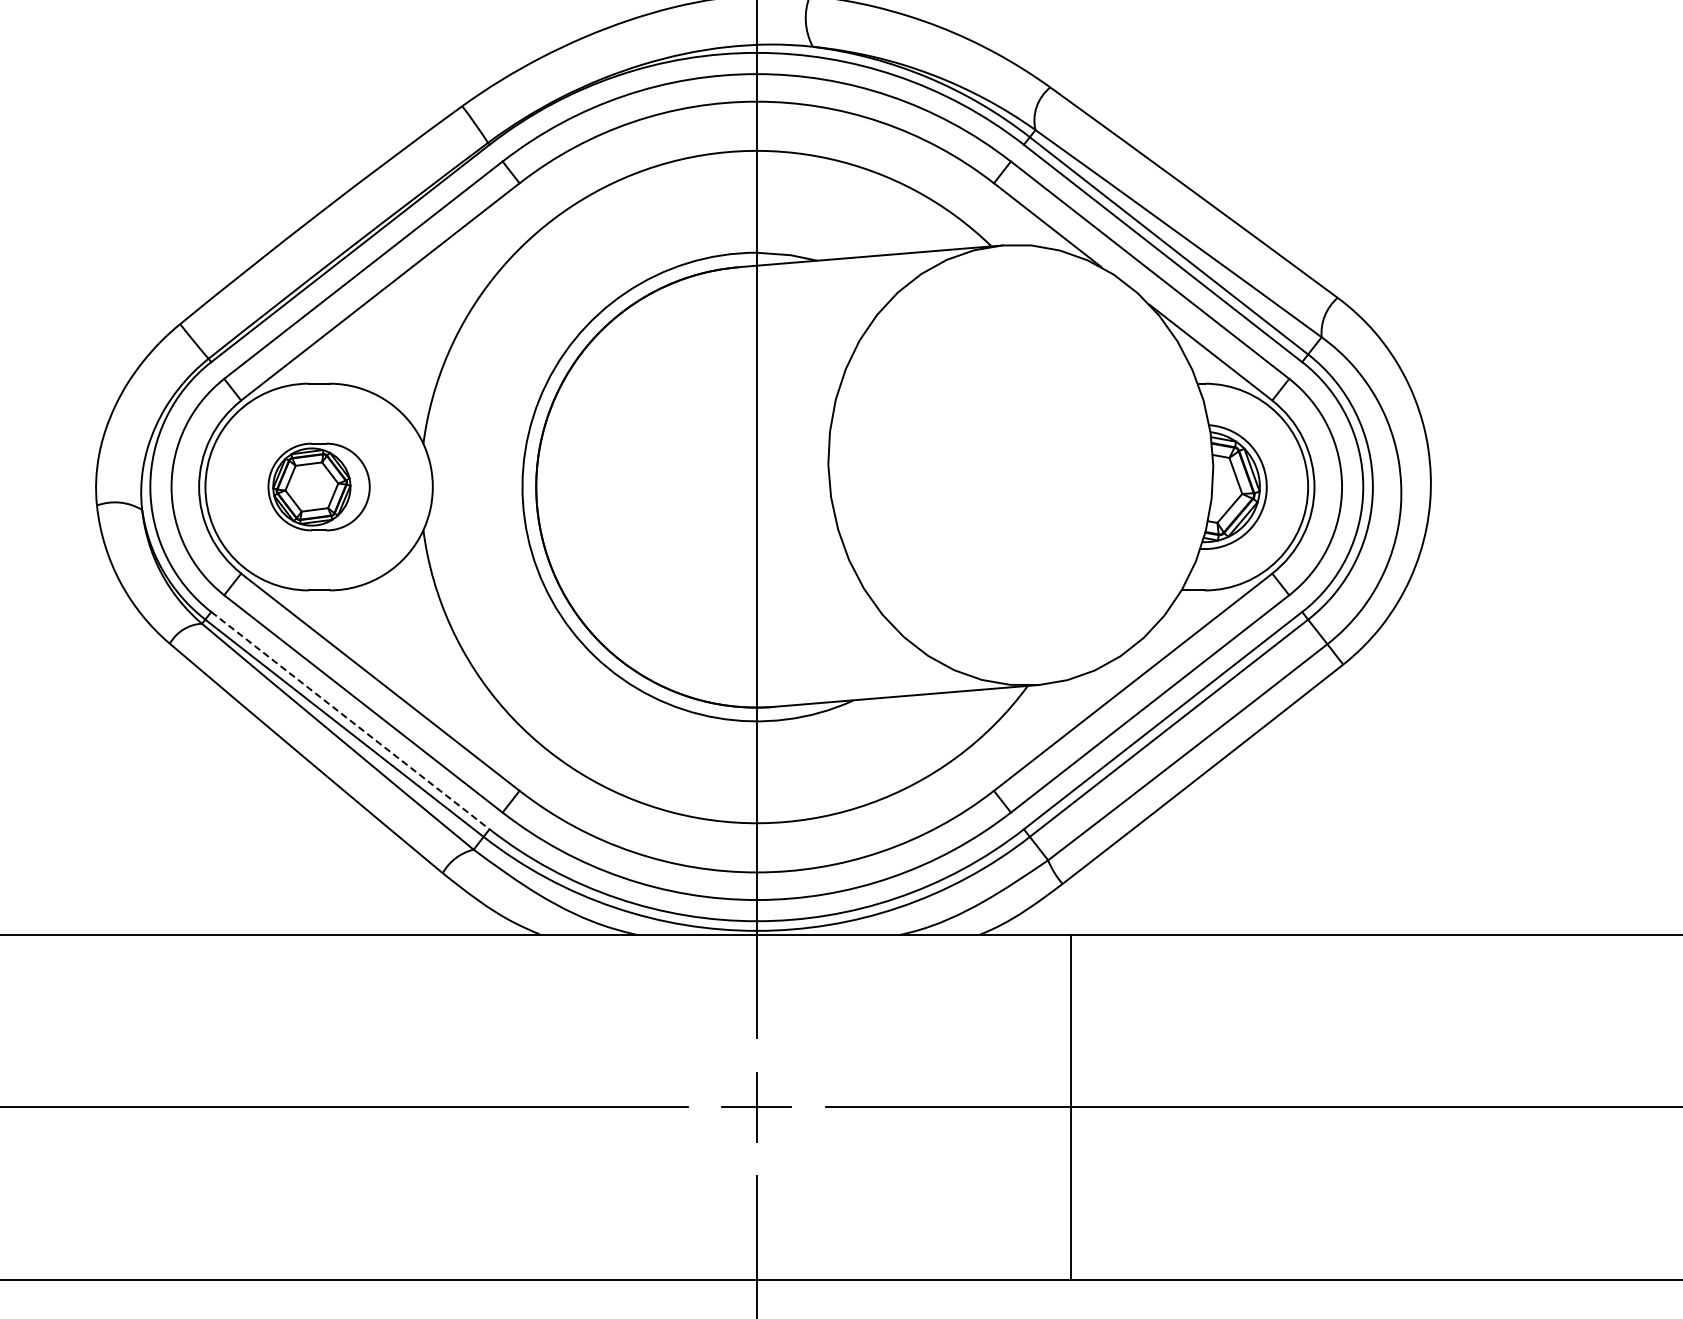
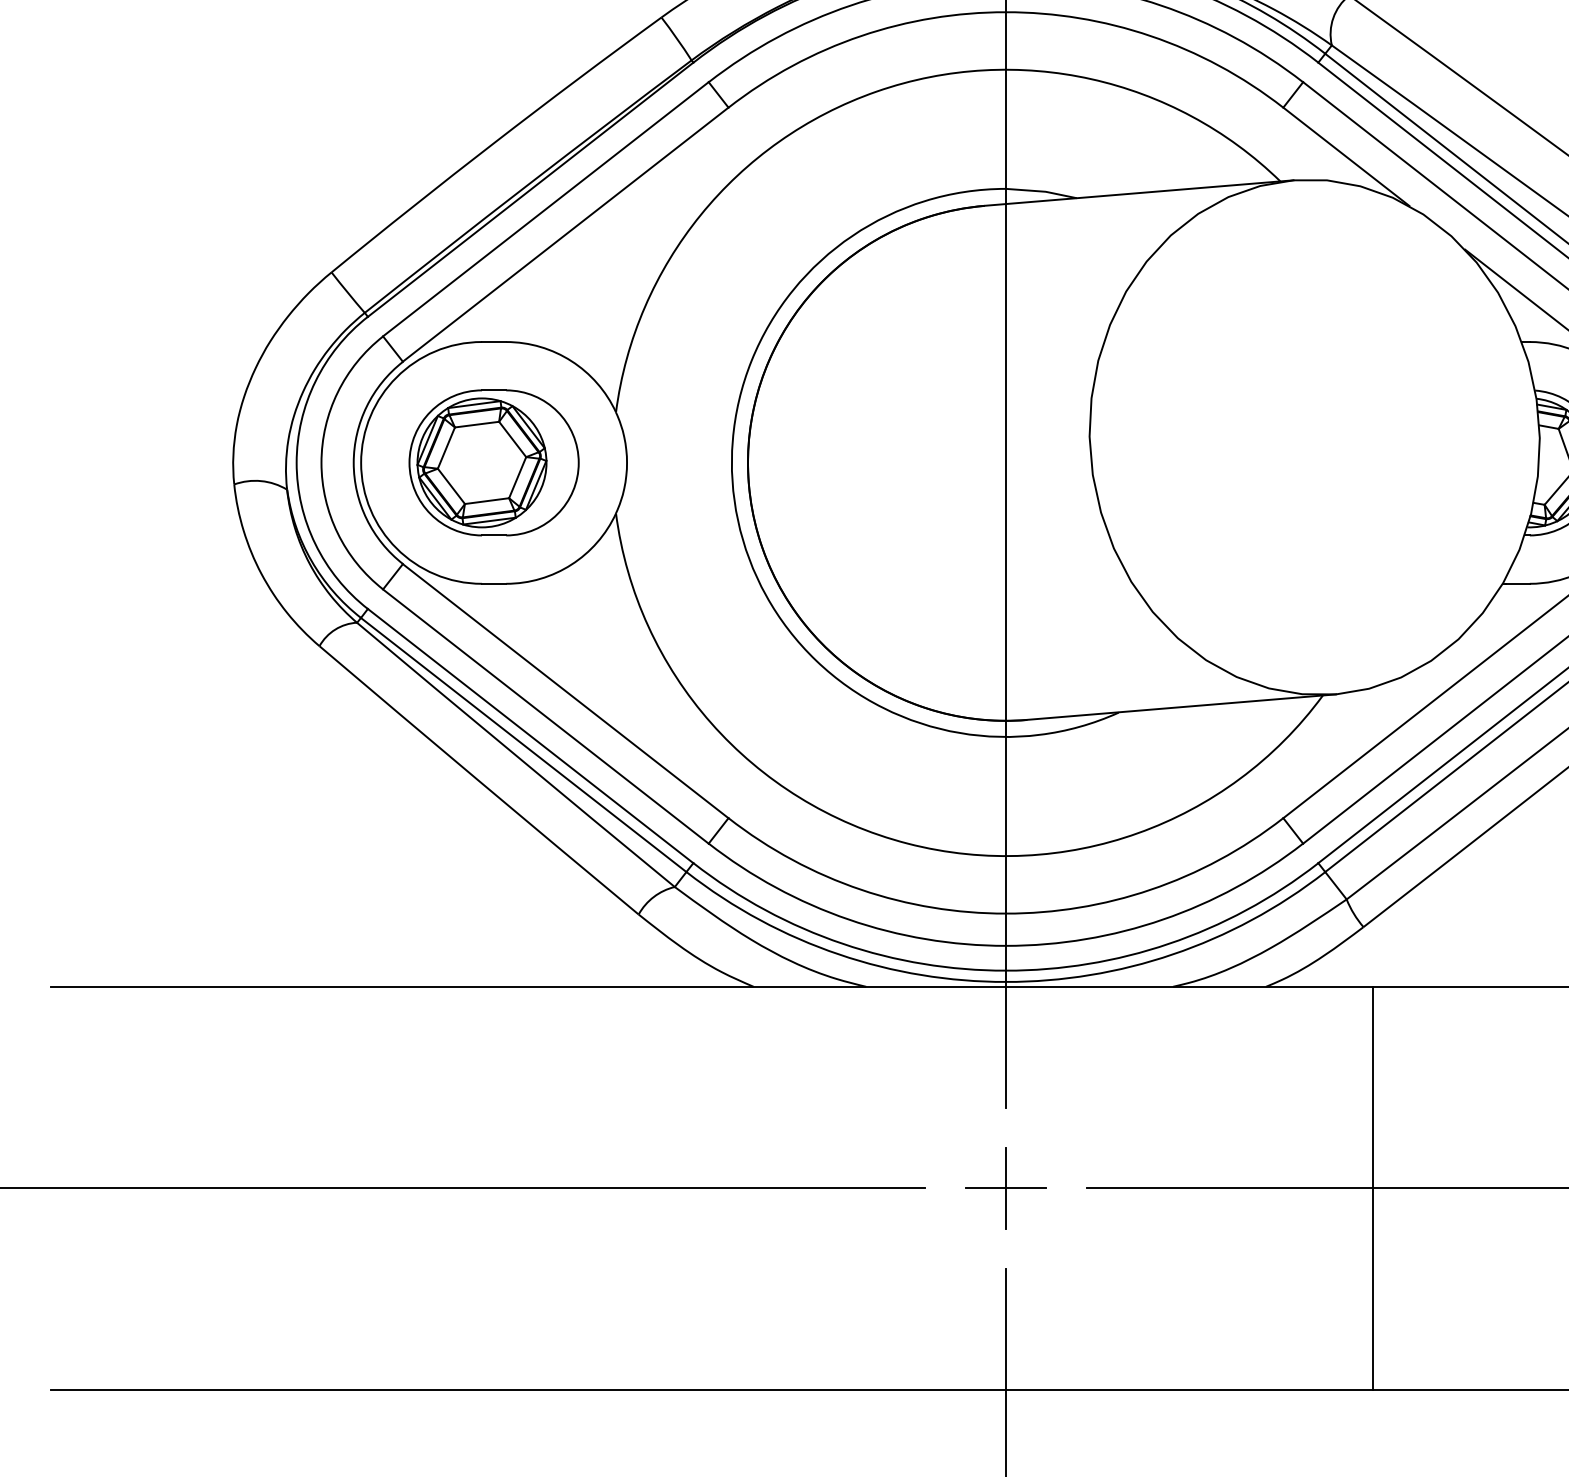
part: (318, 486) -> (493, 462), size x1.43
line: (350, 720) -> (530, 735), dashed -> solid

